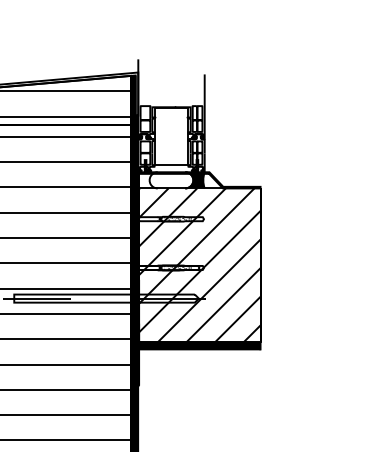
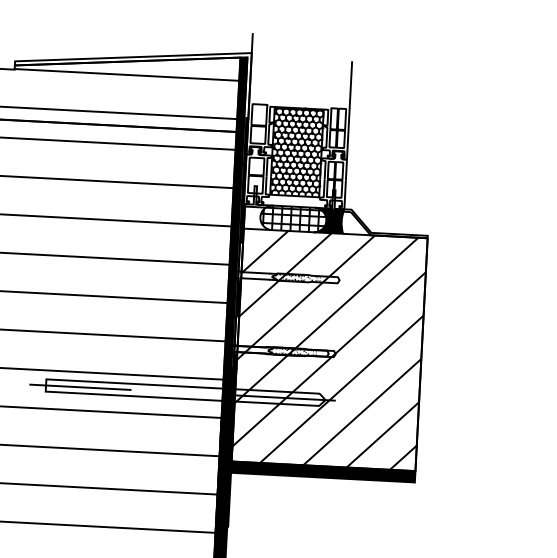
hatch: (171, 136) -> (296, 152), added
hatch: (171, 180) -> (293, 219), added

